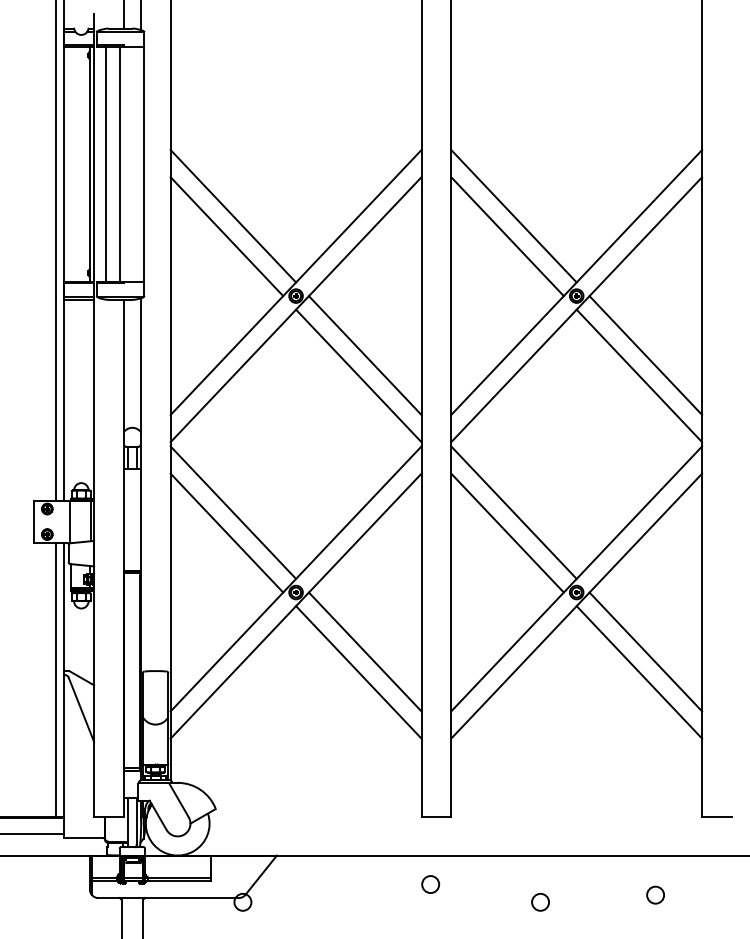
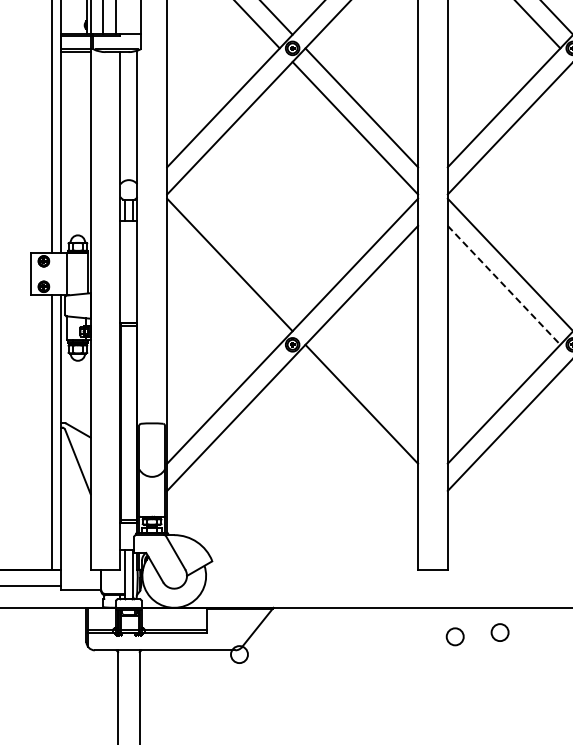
line: (226, 532) -> (223, 284), removed
line: (507, 533) -> (504, 285), solid -> dashed
line: (358, 672) -> (355, 424), removed
circle: (430, 884) -> (455, 636), moved
circle: (540, 901) -> (500, 631), moved

